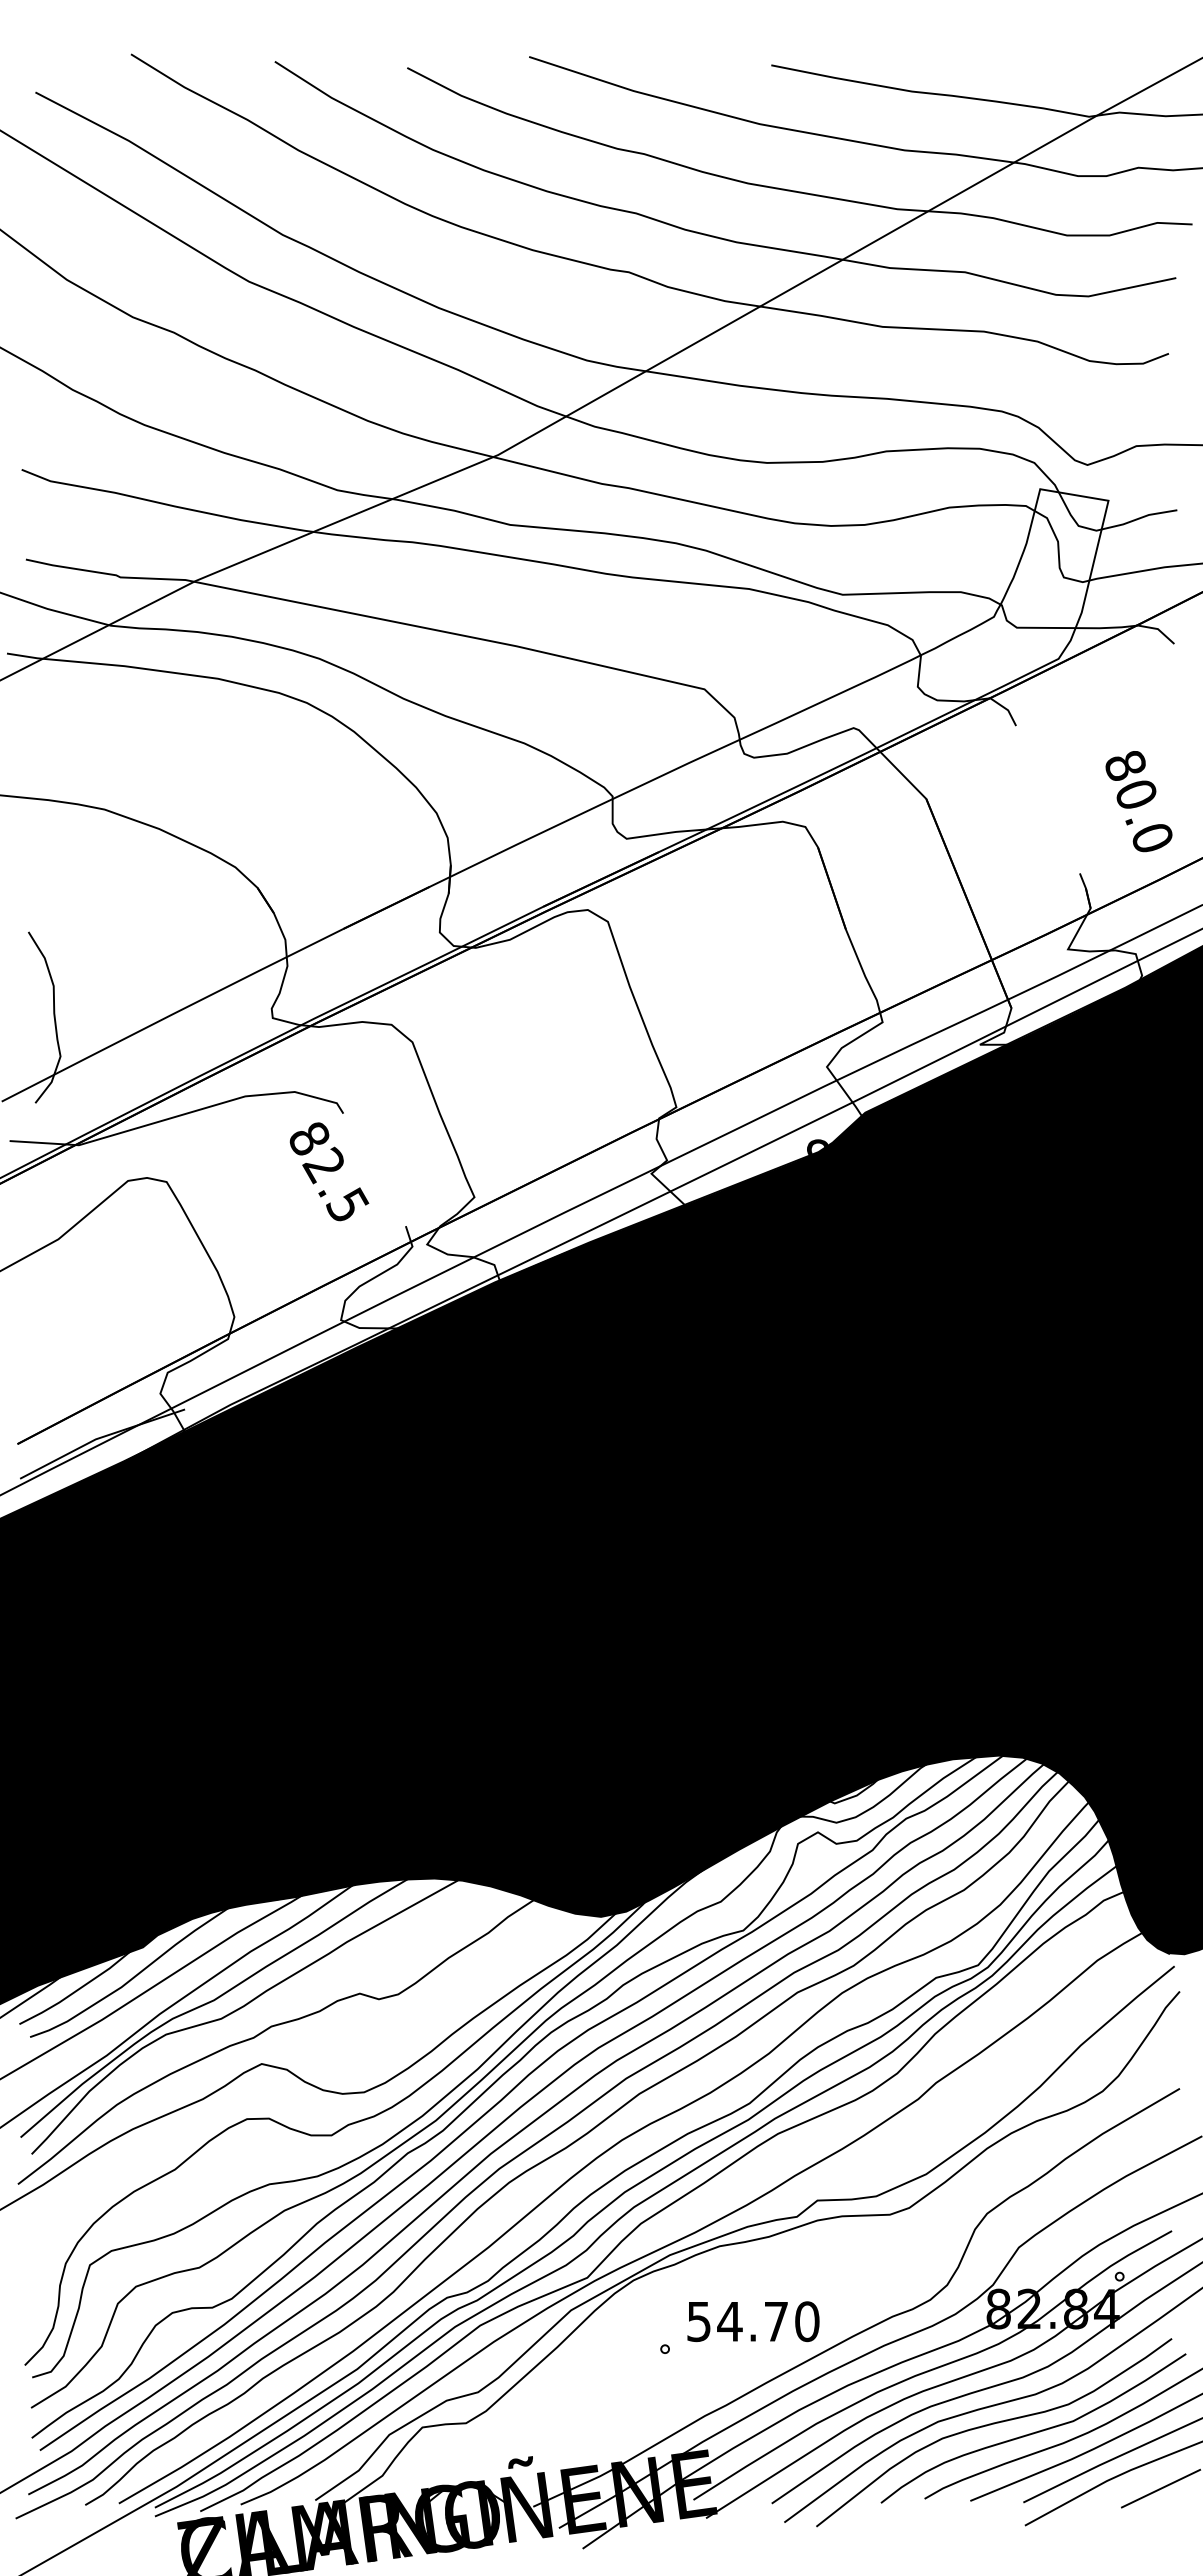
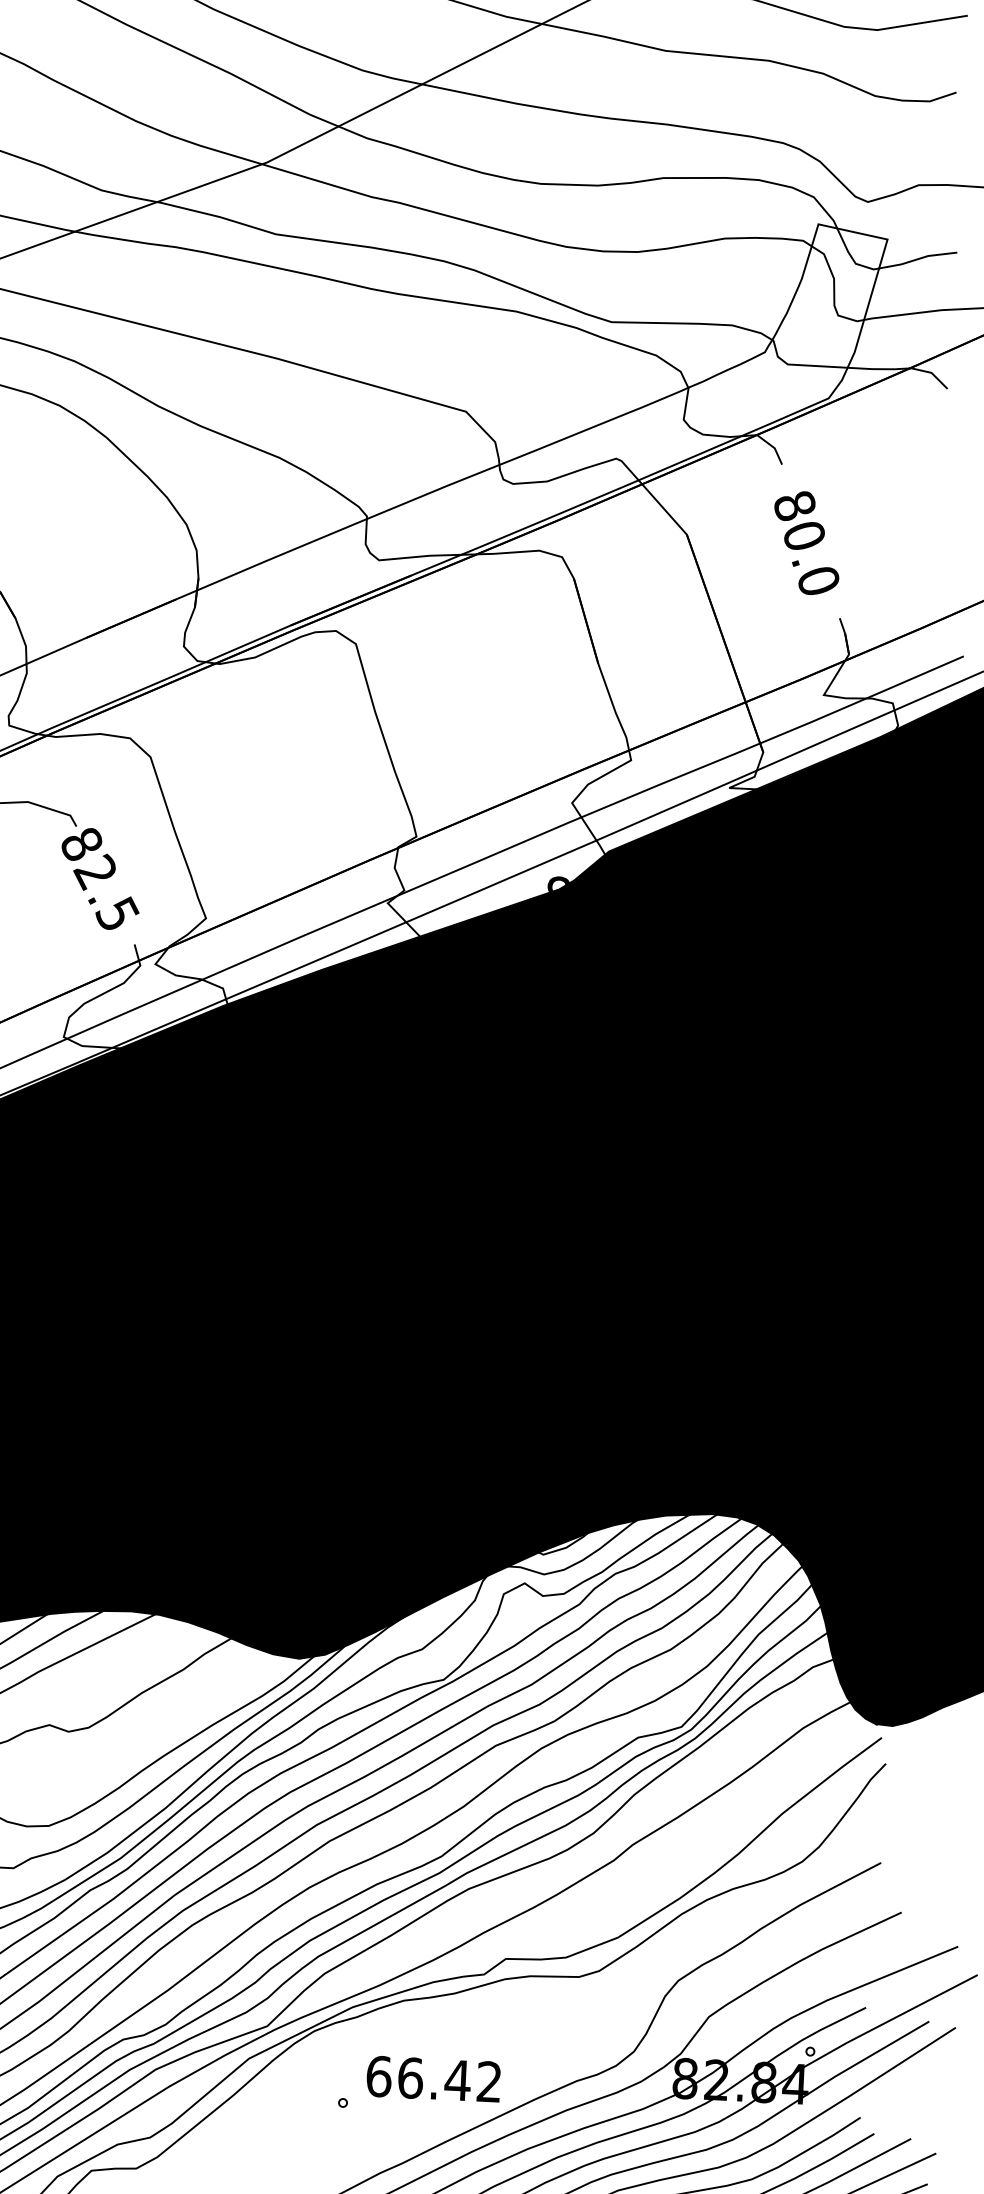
text: (1138, 801) -> (806, 543), moved
text: (329, 1171) -> (100, 878), moved
text: (753, 2321) -> (434, 2079), 54.70 -> 66.42

